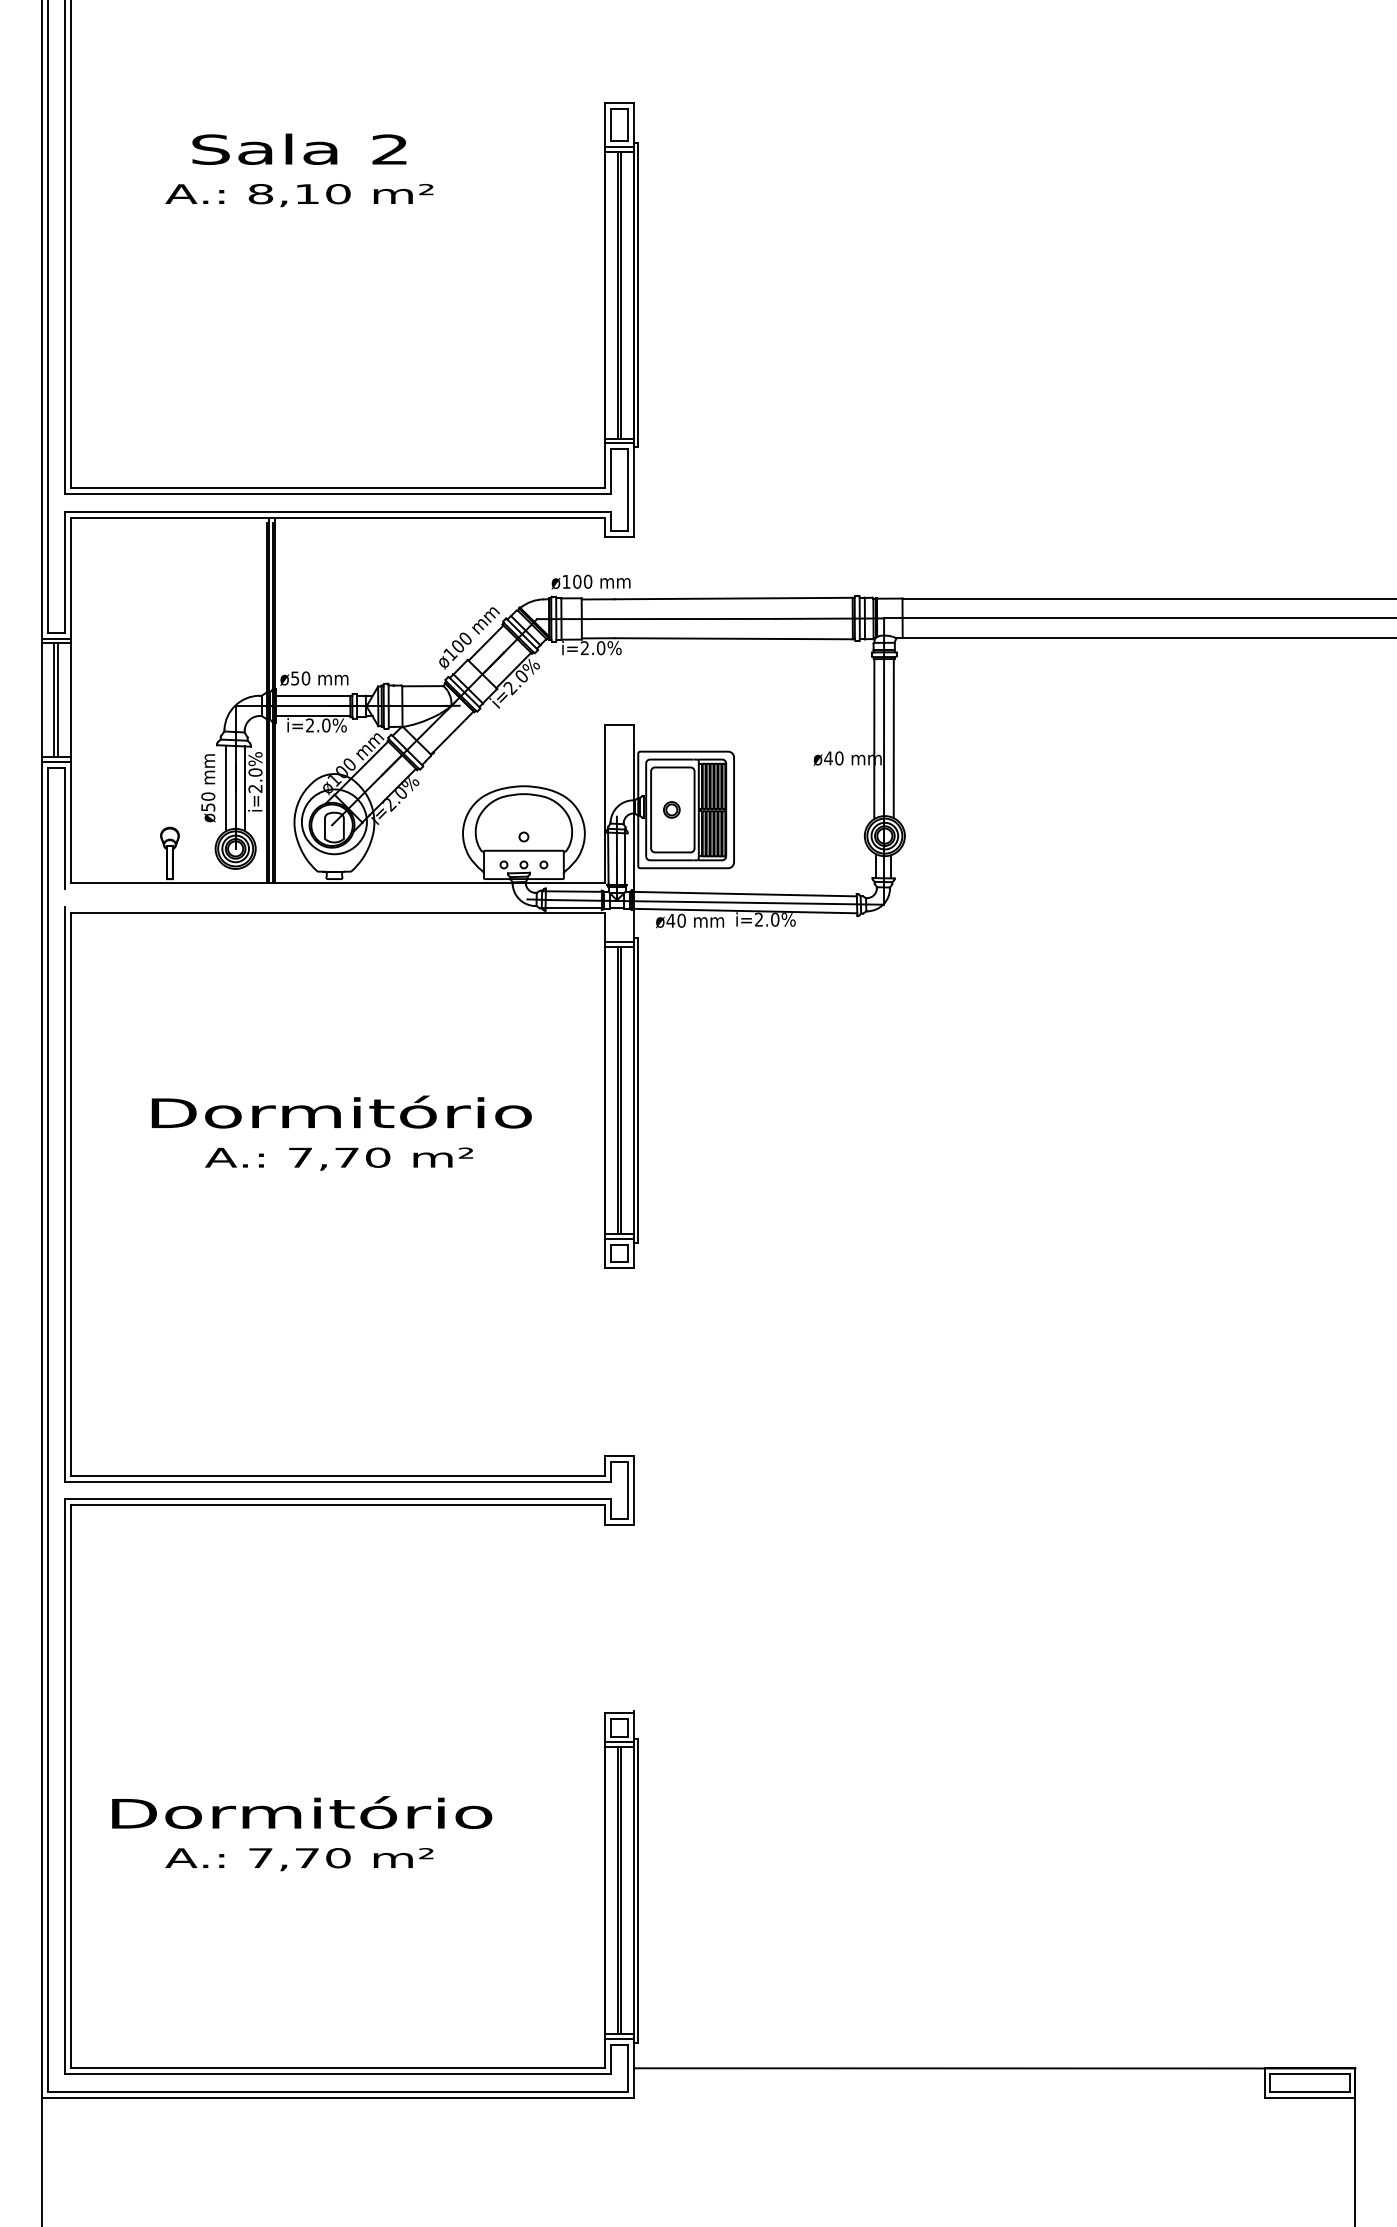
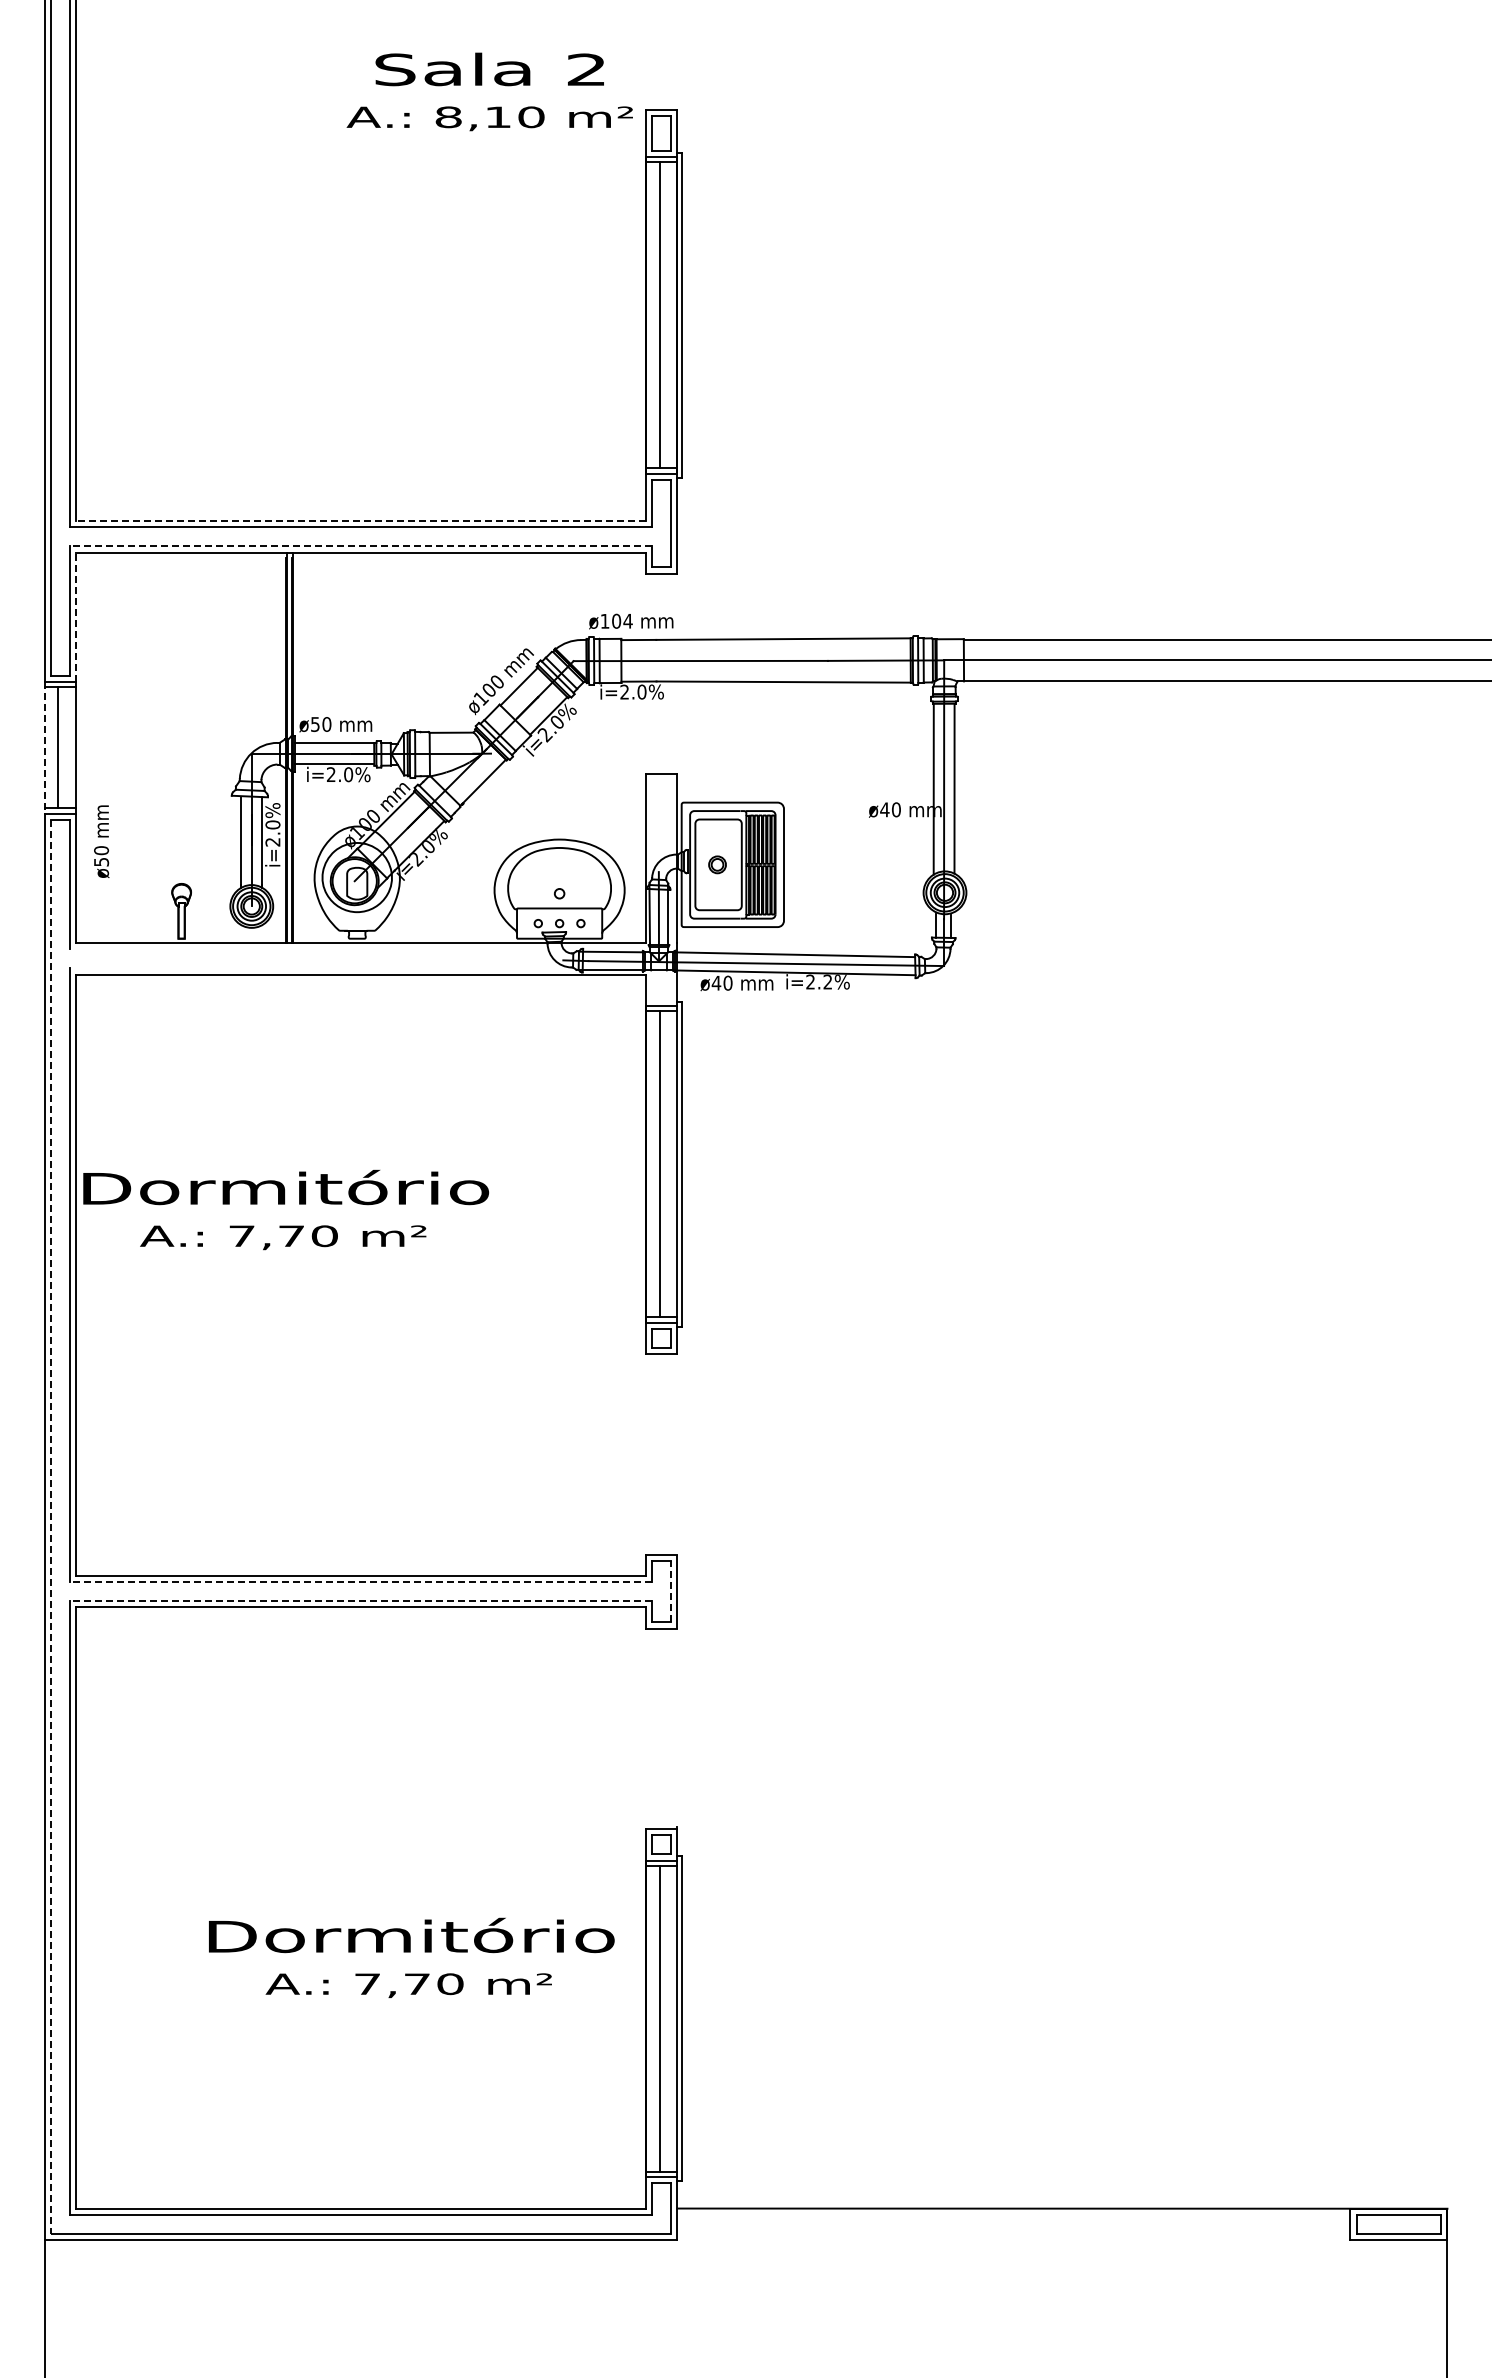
text: (299, 169) -> (489, 91), moved
line: (621, 295) -> (663, 315), removed
line: (337, 488) -> (360, 521), solid -> dashed
line: (337, 511) -> (360, 546), solid -> dashed
line: (71, 578) -> (76, 617), solid -> dashed
text: (587, 581) -> (627, 620), ø100 -> ø104
line: (41, 700) -> (44, 747), solid -> dashed
line: (58, 700) -> (62, 747), removed
text: (208, 788) -> (101, 841), moved
text: (774, 919) -> (827, 981), i=2.0% -> i=2.2%
line: (621, 1090) -> (663, 1164), removed
text: (342, 1132) -> (286, 1209), moved
line: (47, 1430) -> (50, 1527), solid -> dashed
line: (337, 1482) -> (360, 1582), solid -> dashed
line: (628, 1490) -> (671, 1591), solid -> dashed
line: (337, 1499) -> (360, 1601), solid -> dashed
text: (301, 1833) -> (411, 1957), moved
line: (621, 1890) -> (663, 2018), removed

